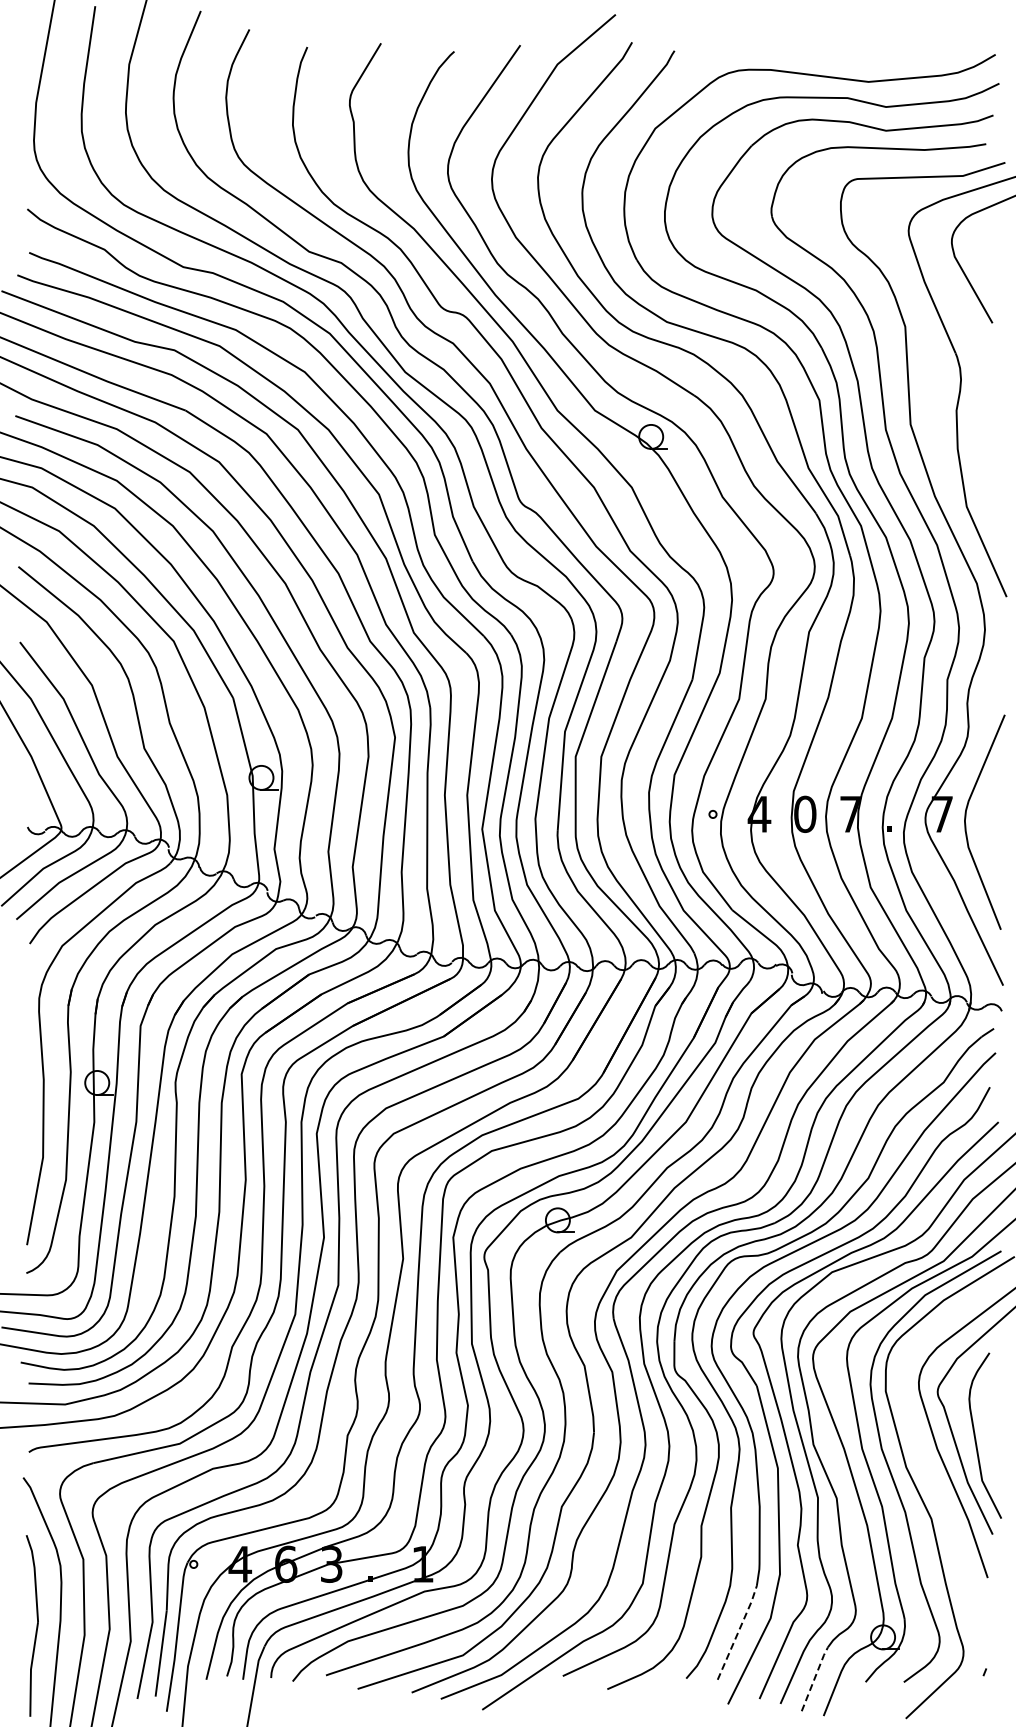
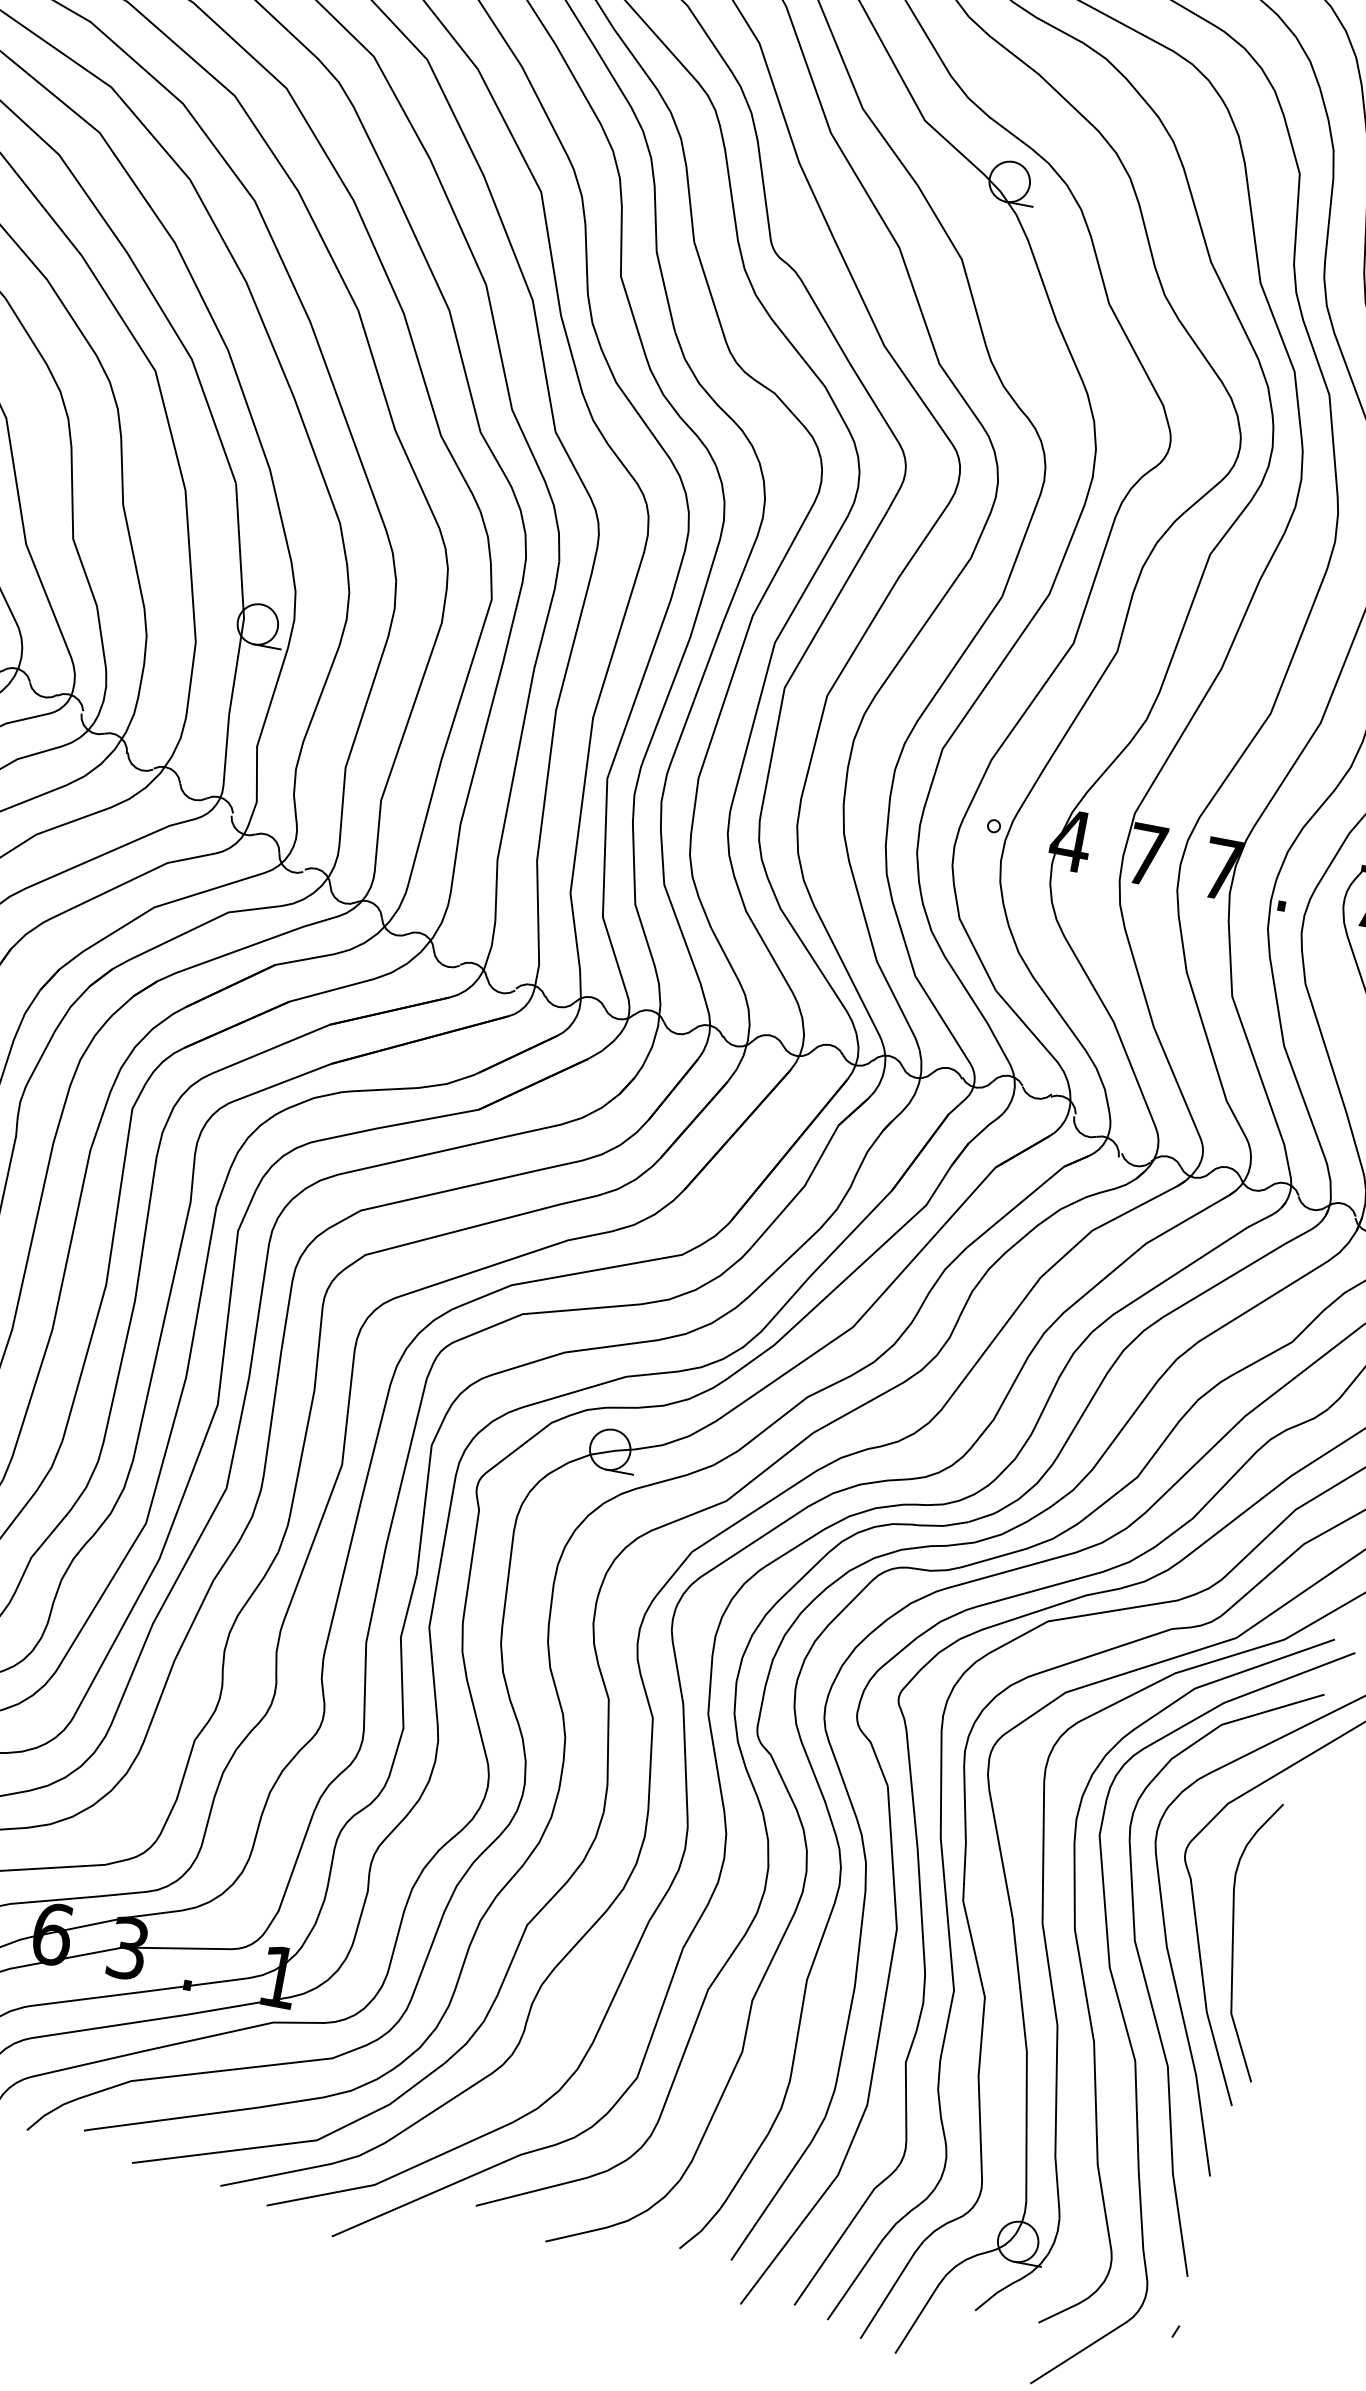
text: (805, 813) -> (1147, 853), 0 -> 7
curve: (930, 1472) -> (1148, 1983), added
line: (738, 1632) -> (780, 2188), dashed -> solid
line: (814, 1678) -> (891, 2288), dashed -> solid

